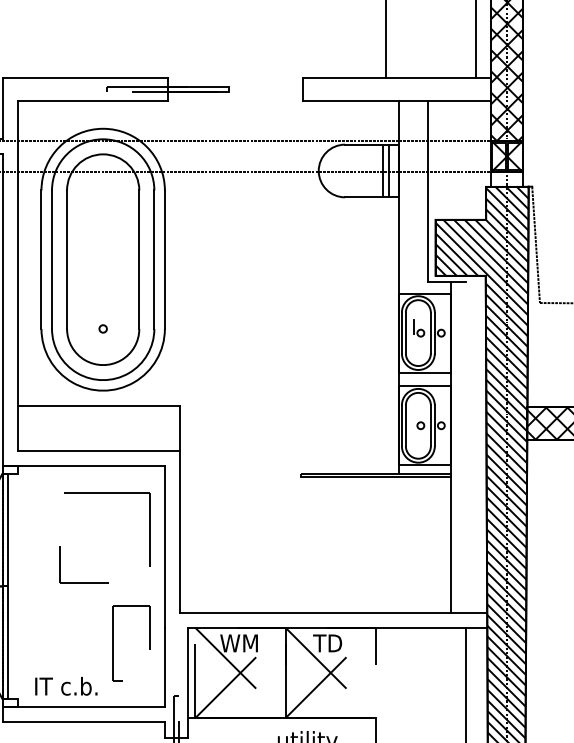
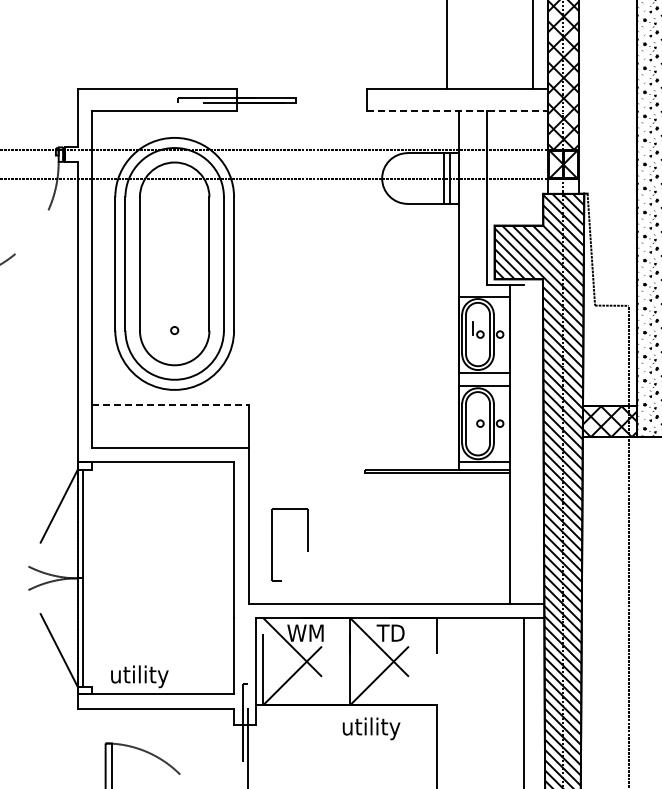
line: (397, 101) -> (457, 111), solid -> dashed
line: (99, 405) -> (171, 404), solid -> dashed
part: (105, 493) -> (176, 488), removed
part: (113, 642) -> (272, 544), moved
text: (66, 688) -> (139, 676), IT c.b. -> utility

